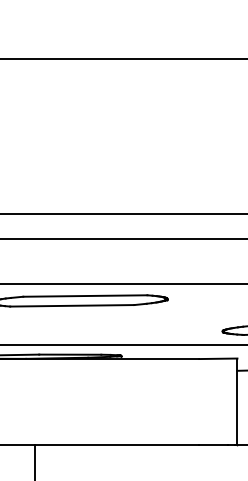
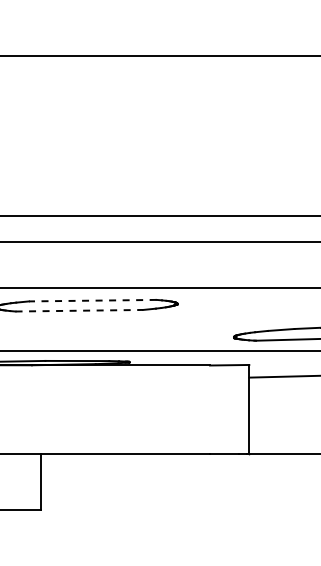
line: (85, 295) -> (92, 300), solid -> dashed
line: (72, 305) -> (79, 310), solid -> dashed

